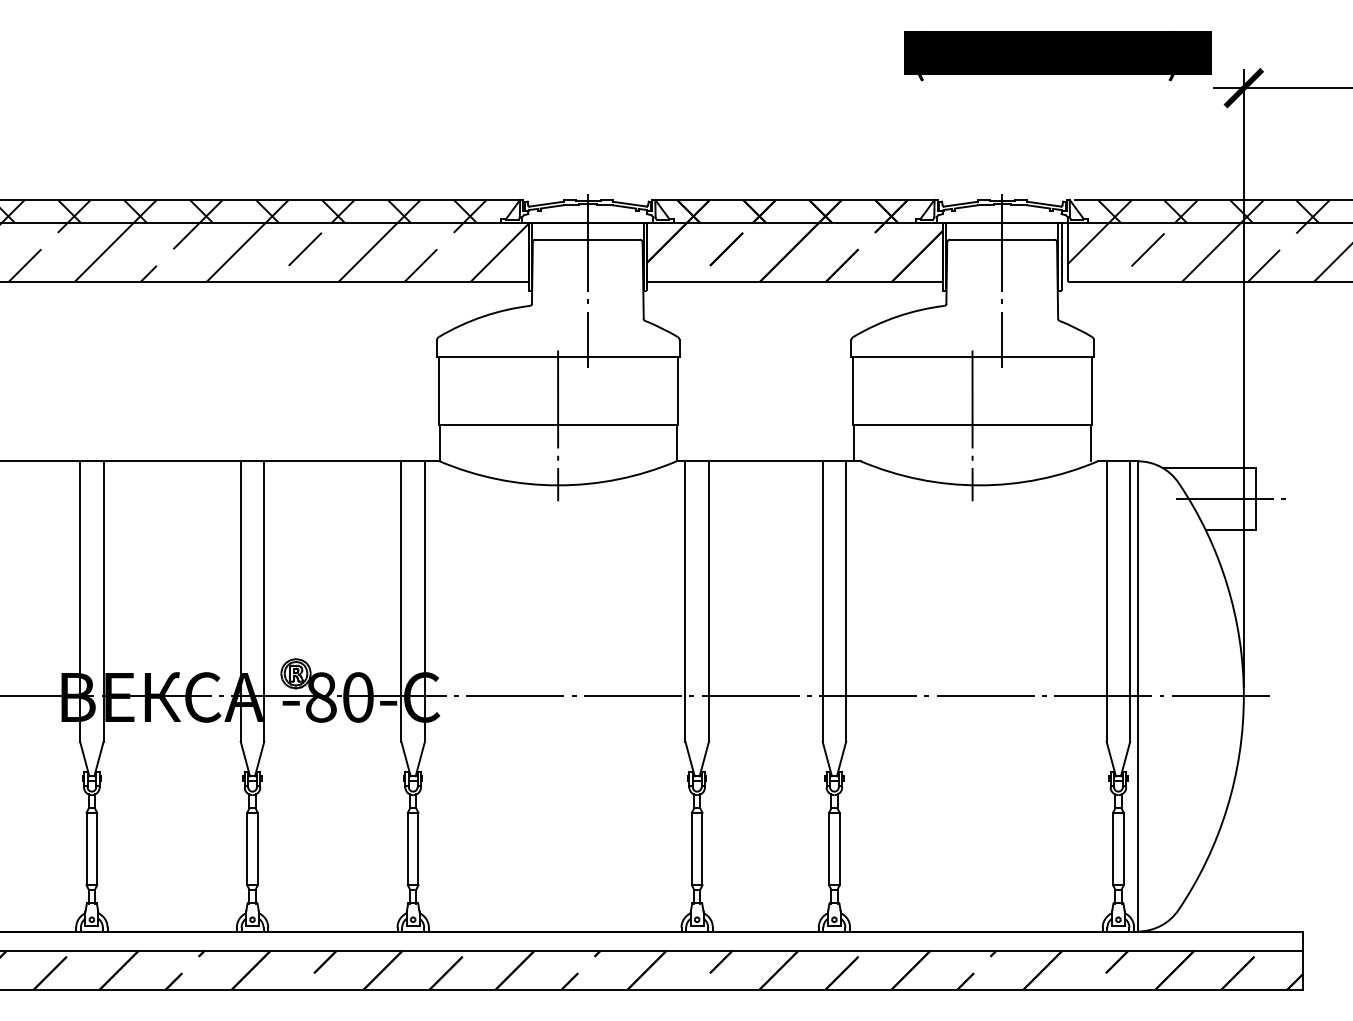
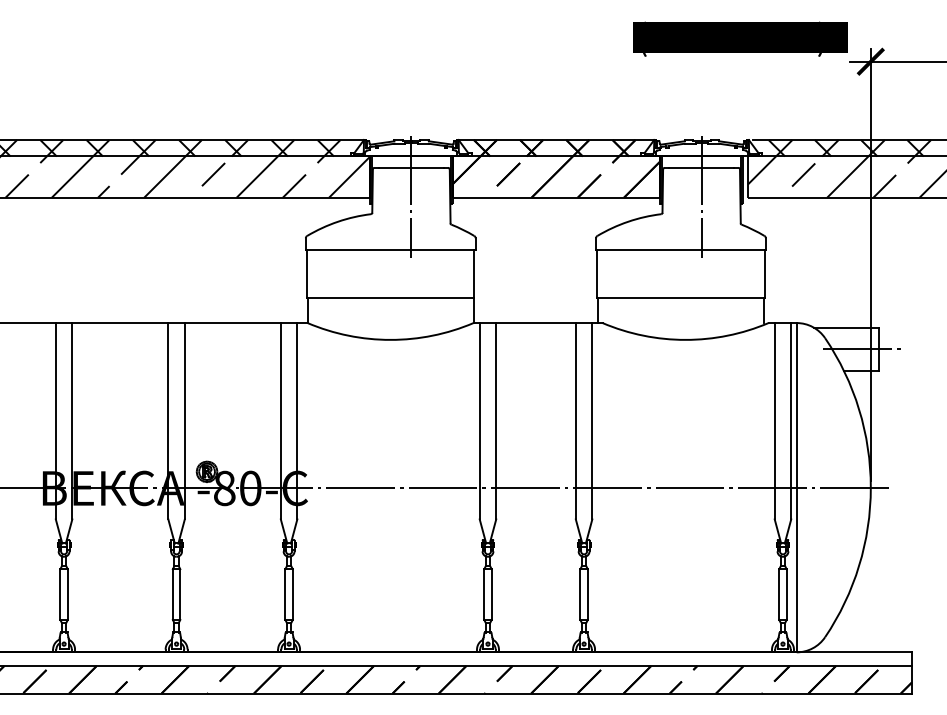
line: (558, 425) -> (390, 297), removed
line: (972, 425) -> (680, 297), removed

